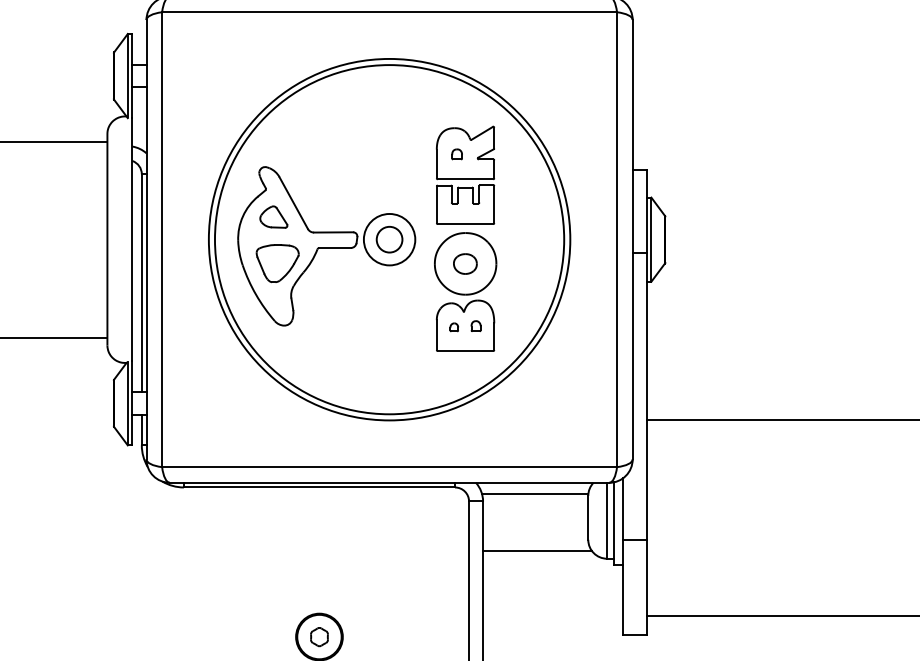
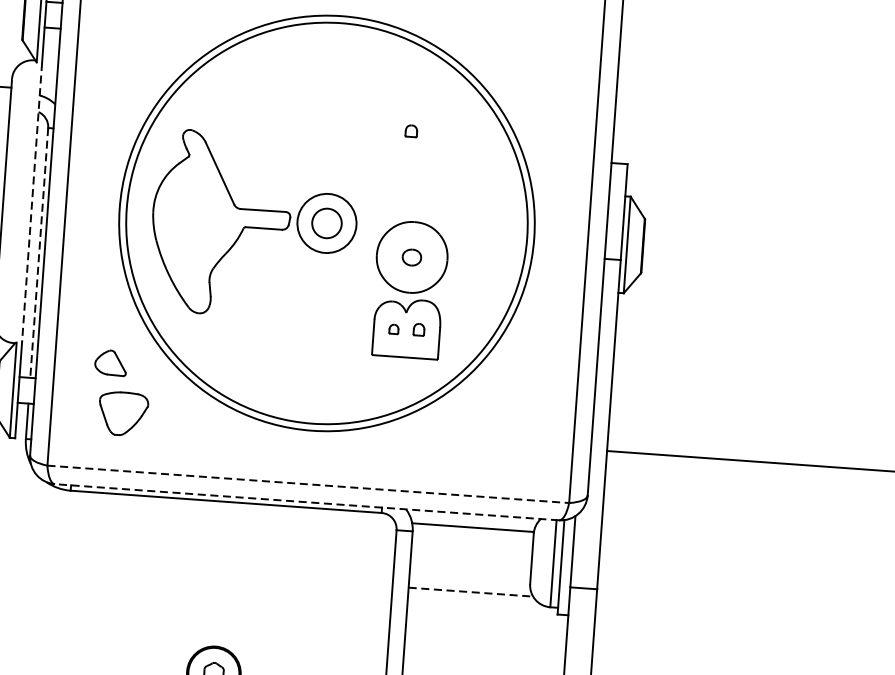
part: (465, 174) -> (419, 154), removed
part: (273, 216) -> (110, 362), moved
line: (132, 239) -> (32, 202), solid -> dashed
part: (277, 263) -> (123, 413), moved
part: (465, 263) -> (412, 257), size x0.7
line: (141, 283) -> (38, 253), solid -> dashed
line: (390, 467) -> (309, 484), solid -> dashed
line: (389, 482) -> (306, 501), solid -> dashed
line: (537, 550) -> (471, 592), solid -> dashed

